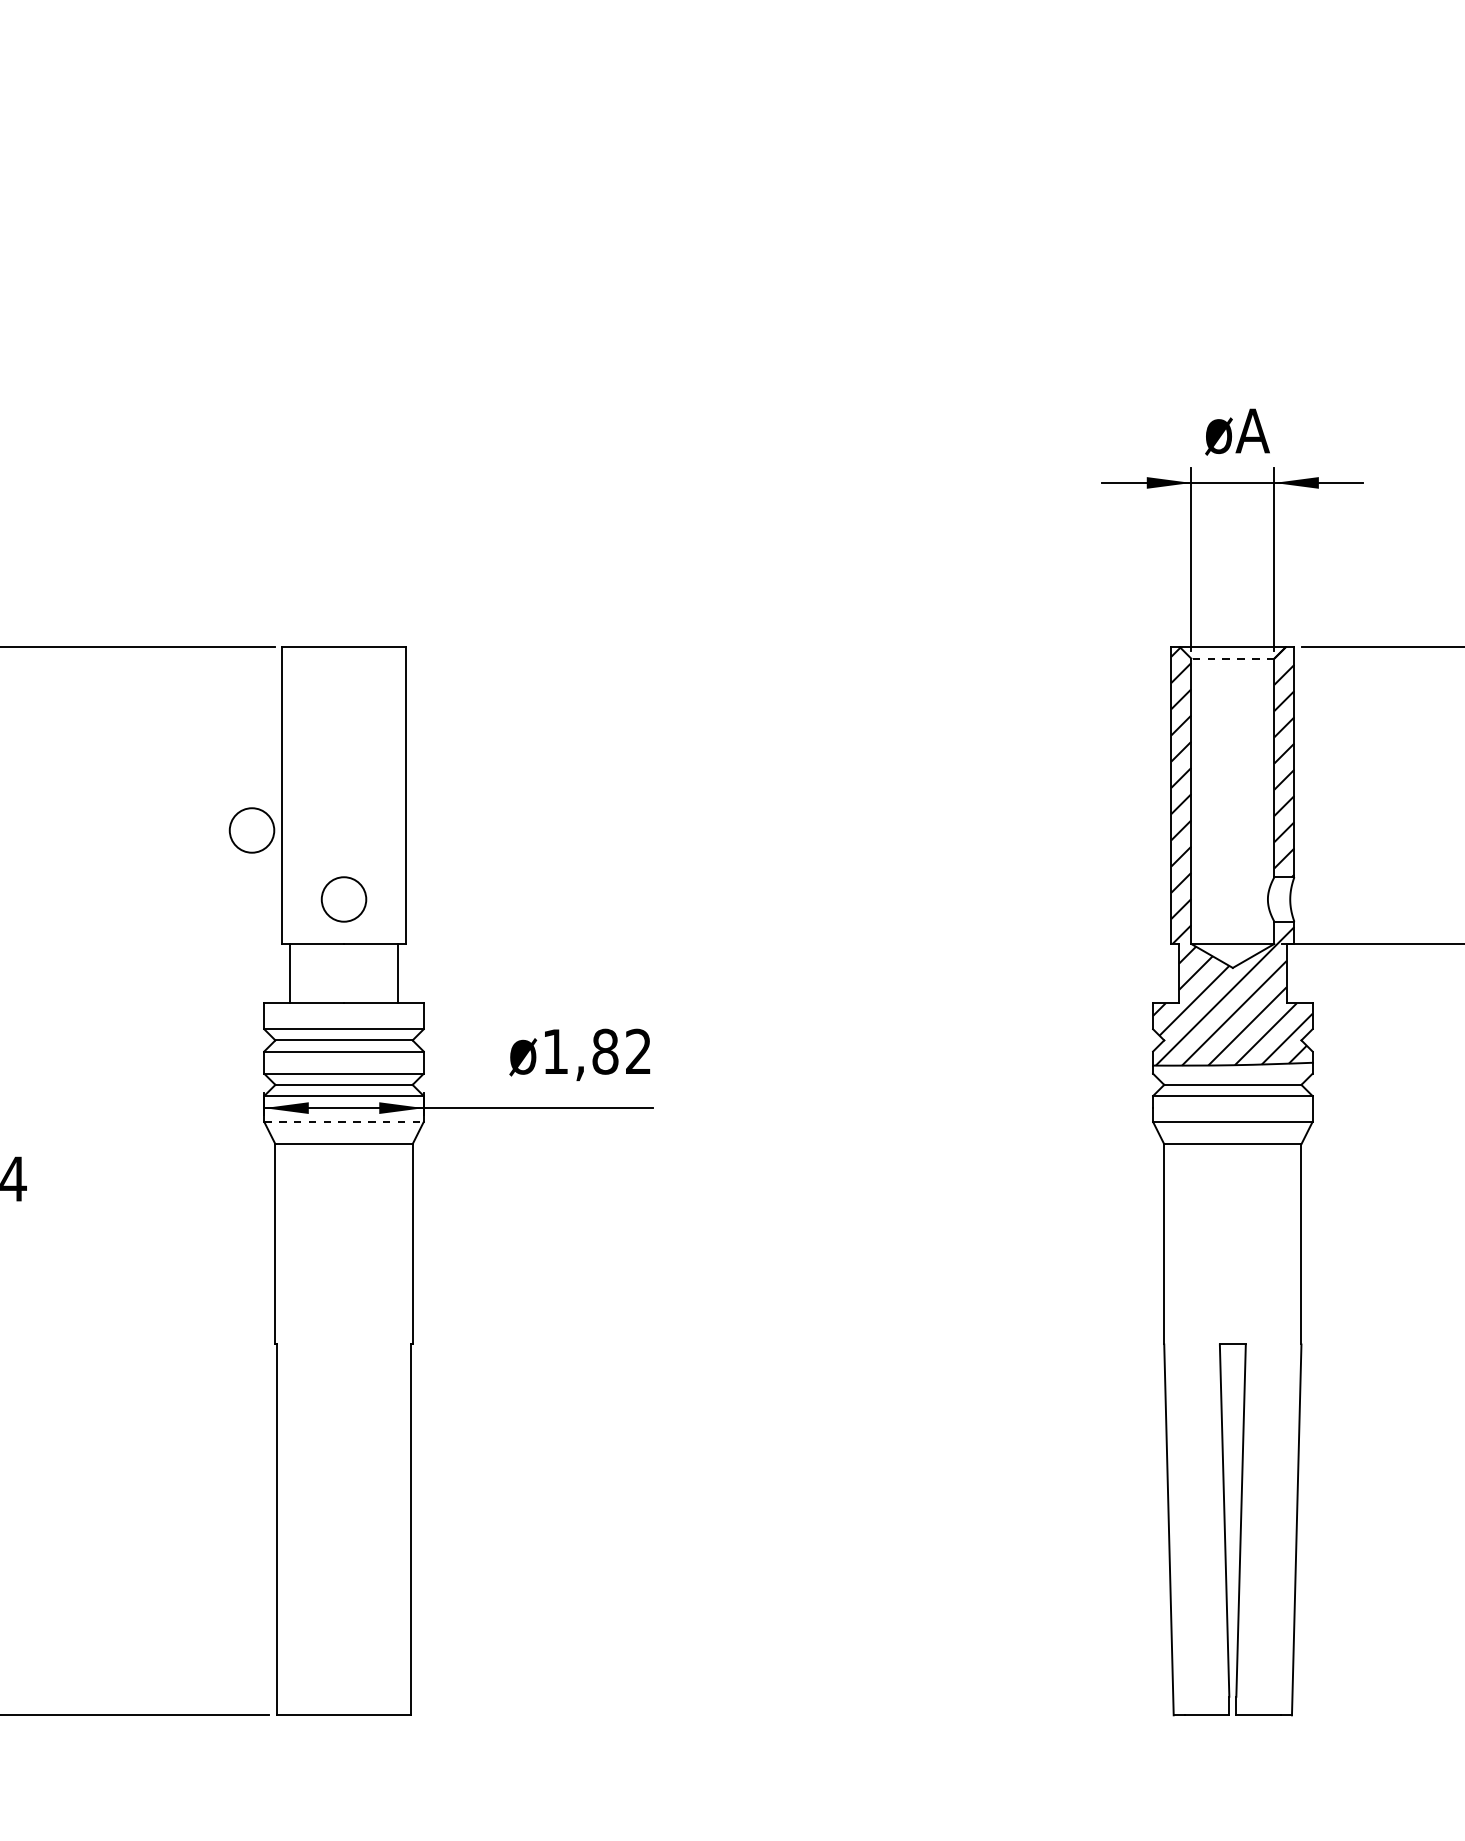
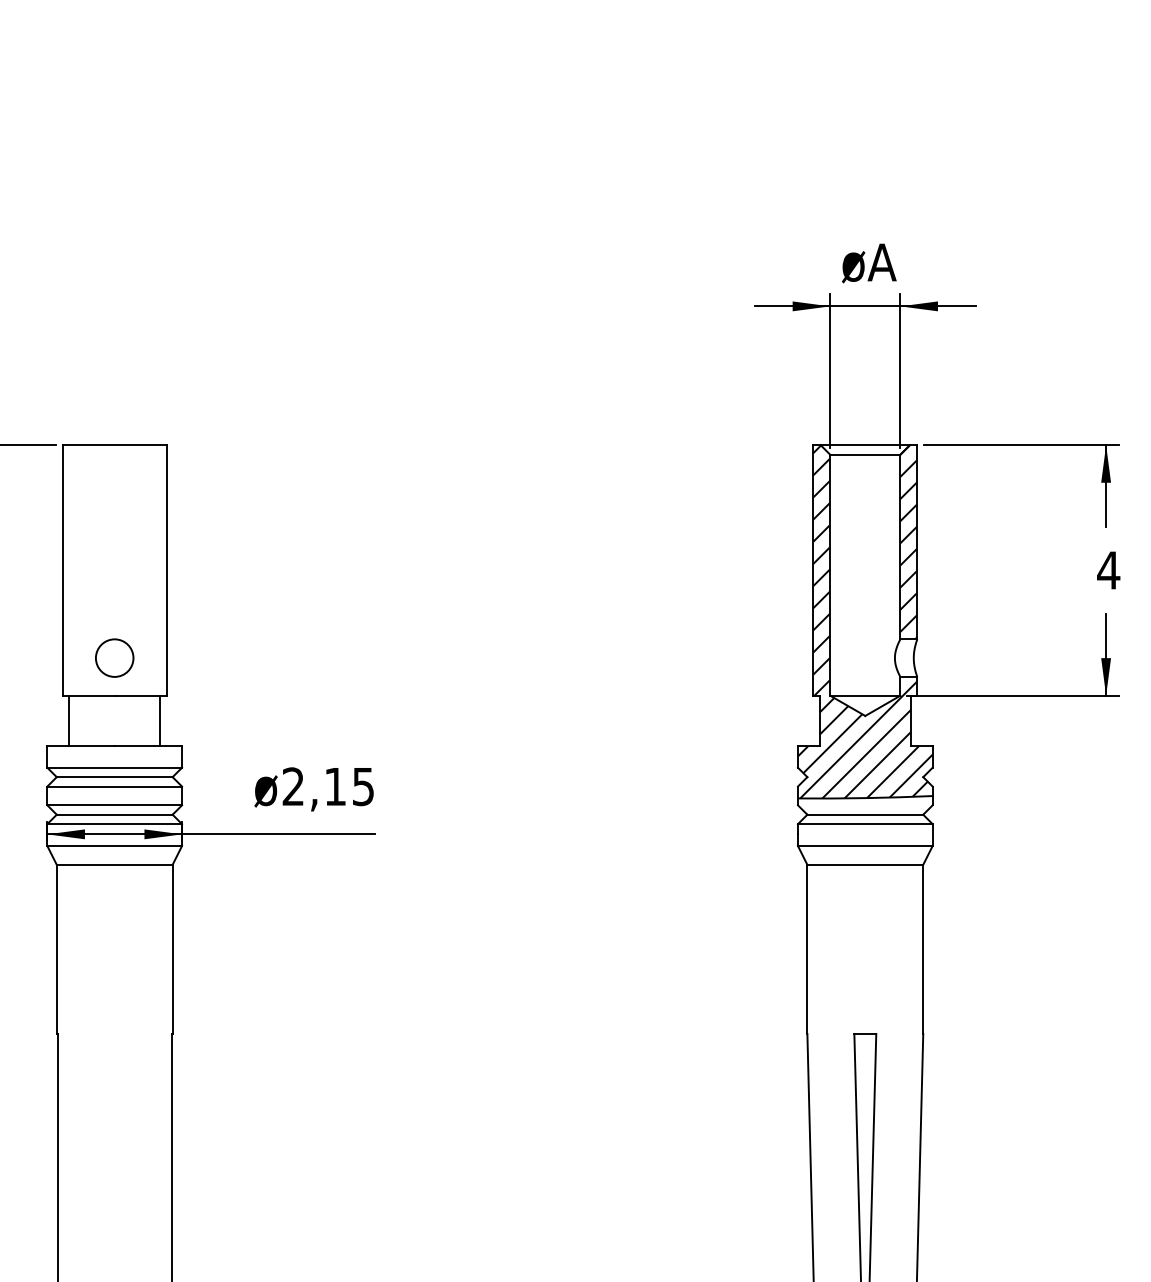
line: (1232, 658) -> (865, 454), dashed -> solid
circle: (251, 830) -> (36, 599), removed
text: (596, 1051) -> (327, 786), 1,82 -> 2,15
line: (344, 1121) -> (115, 845), dashed -> solid

